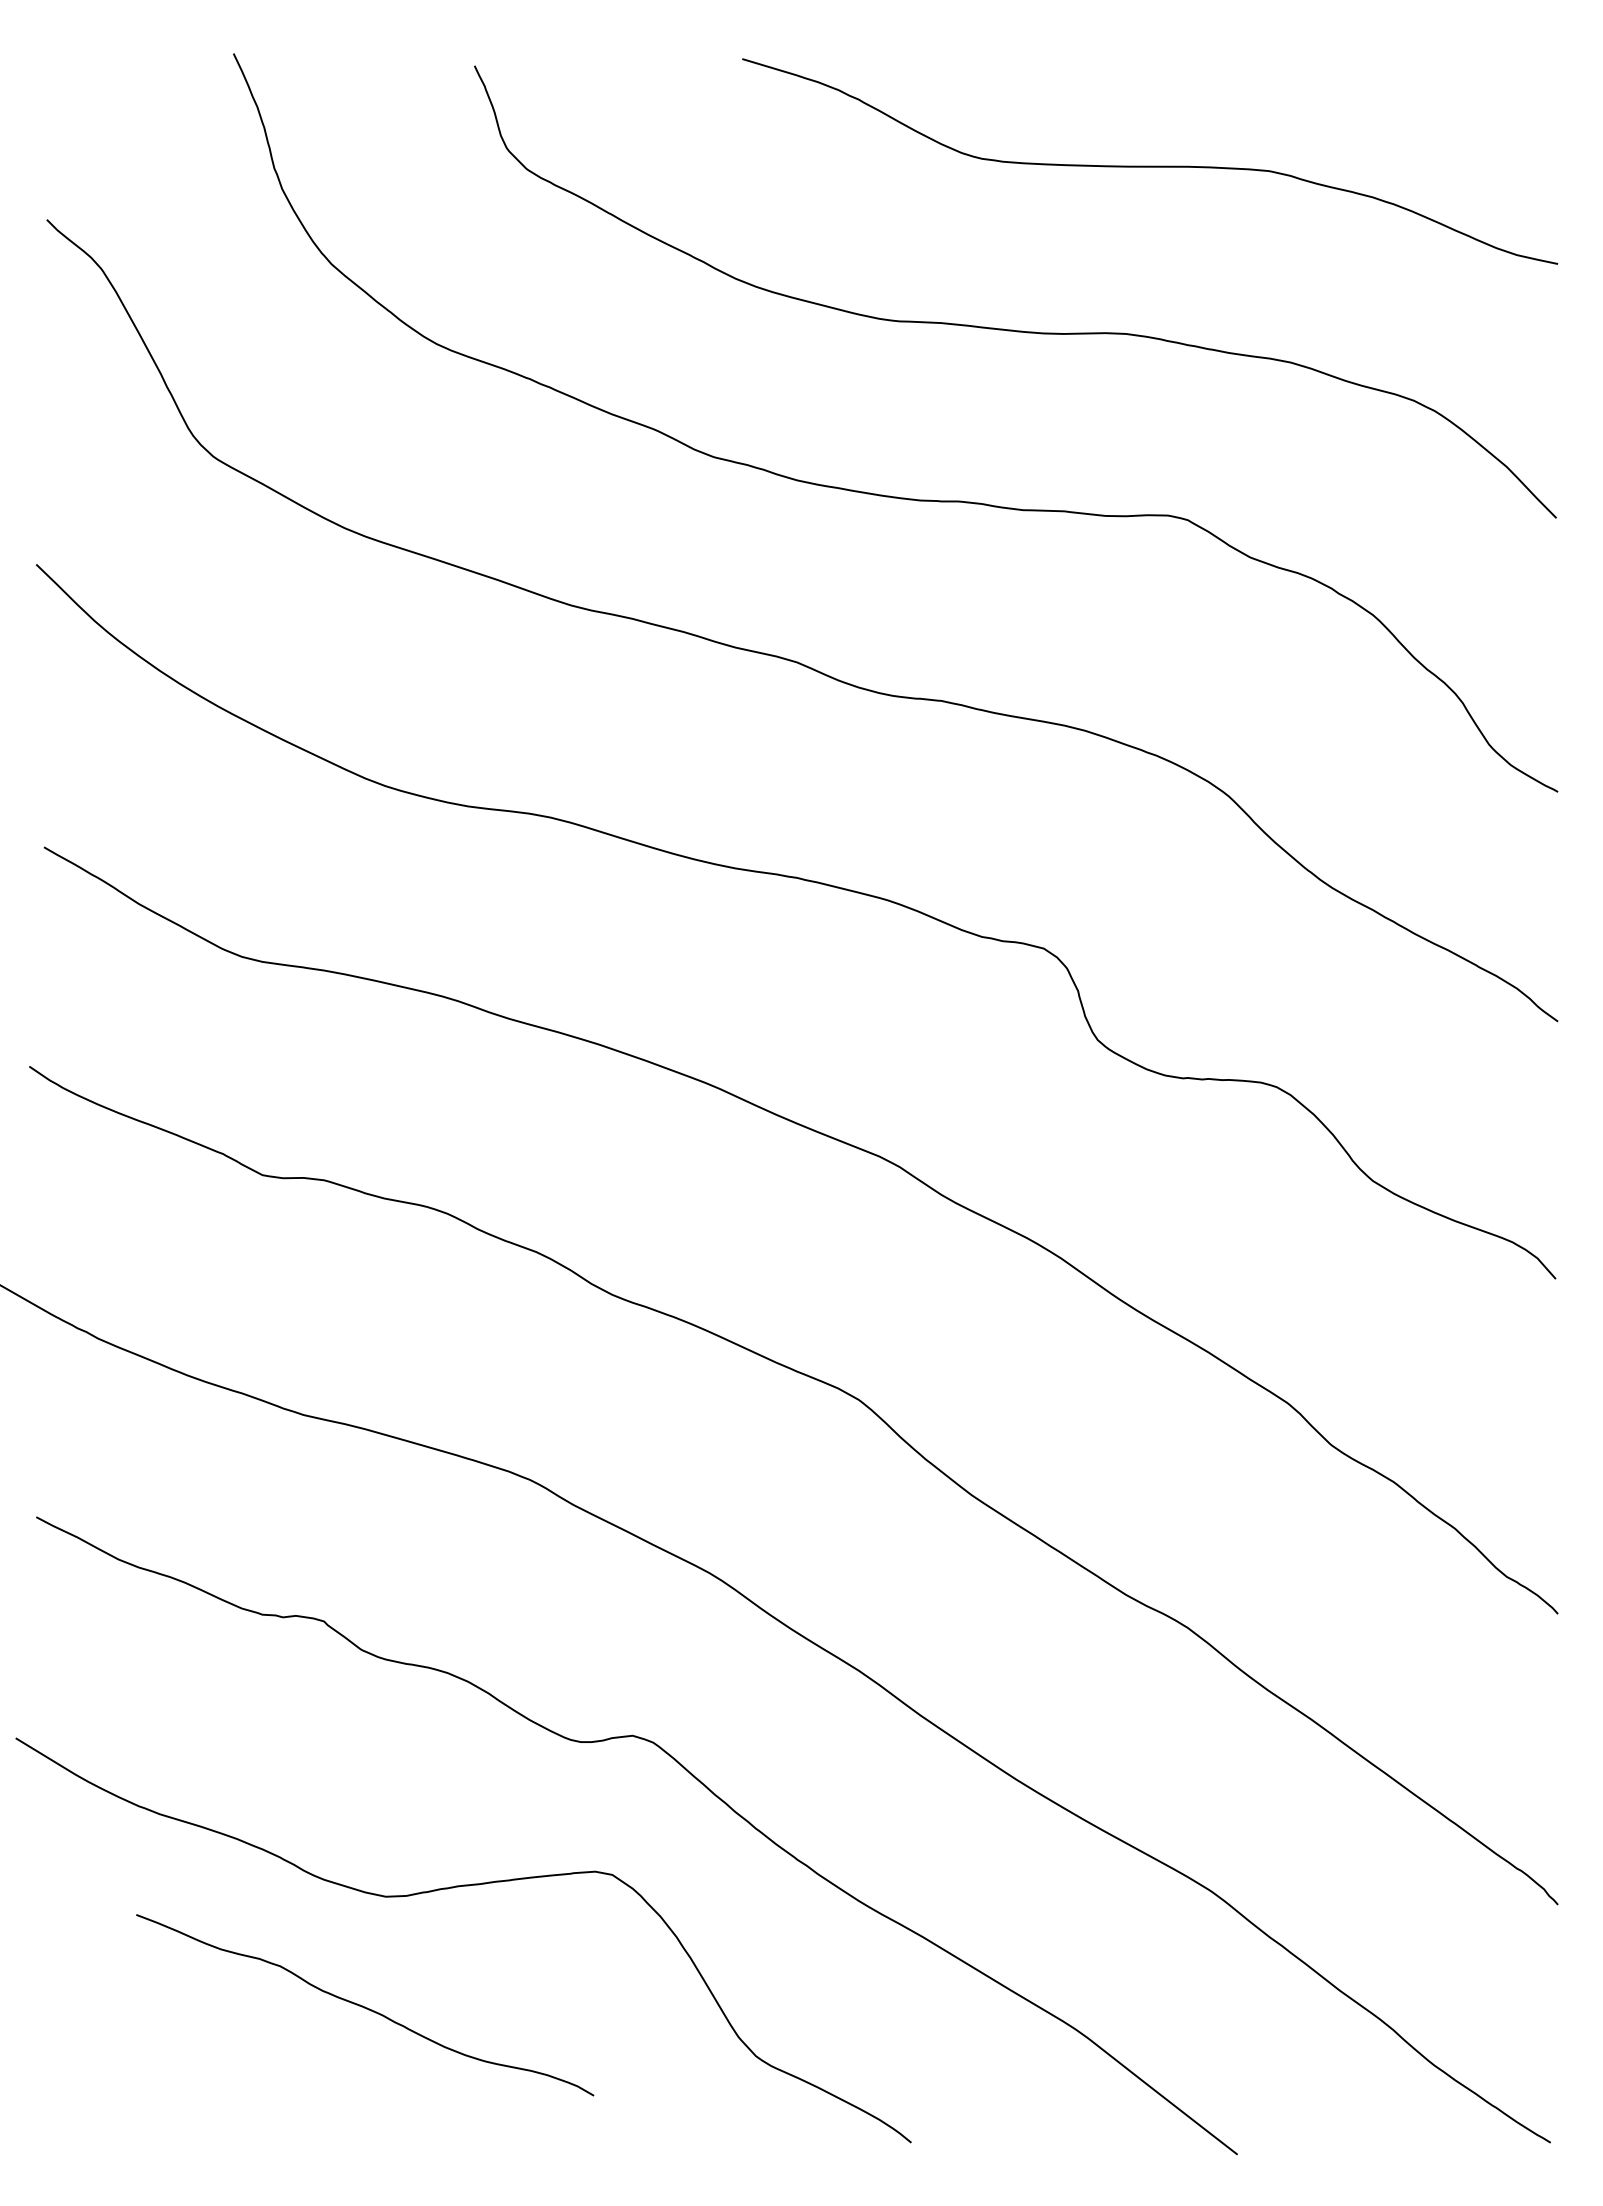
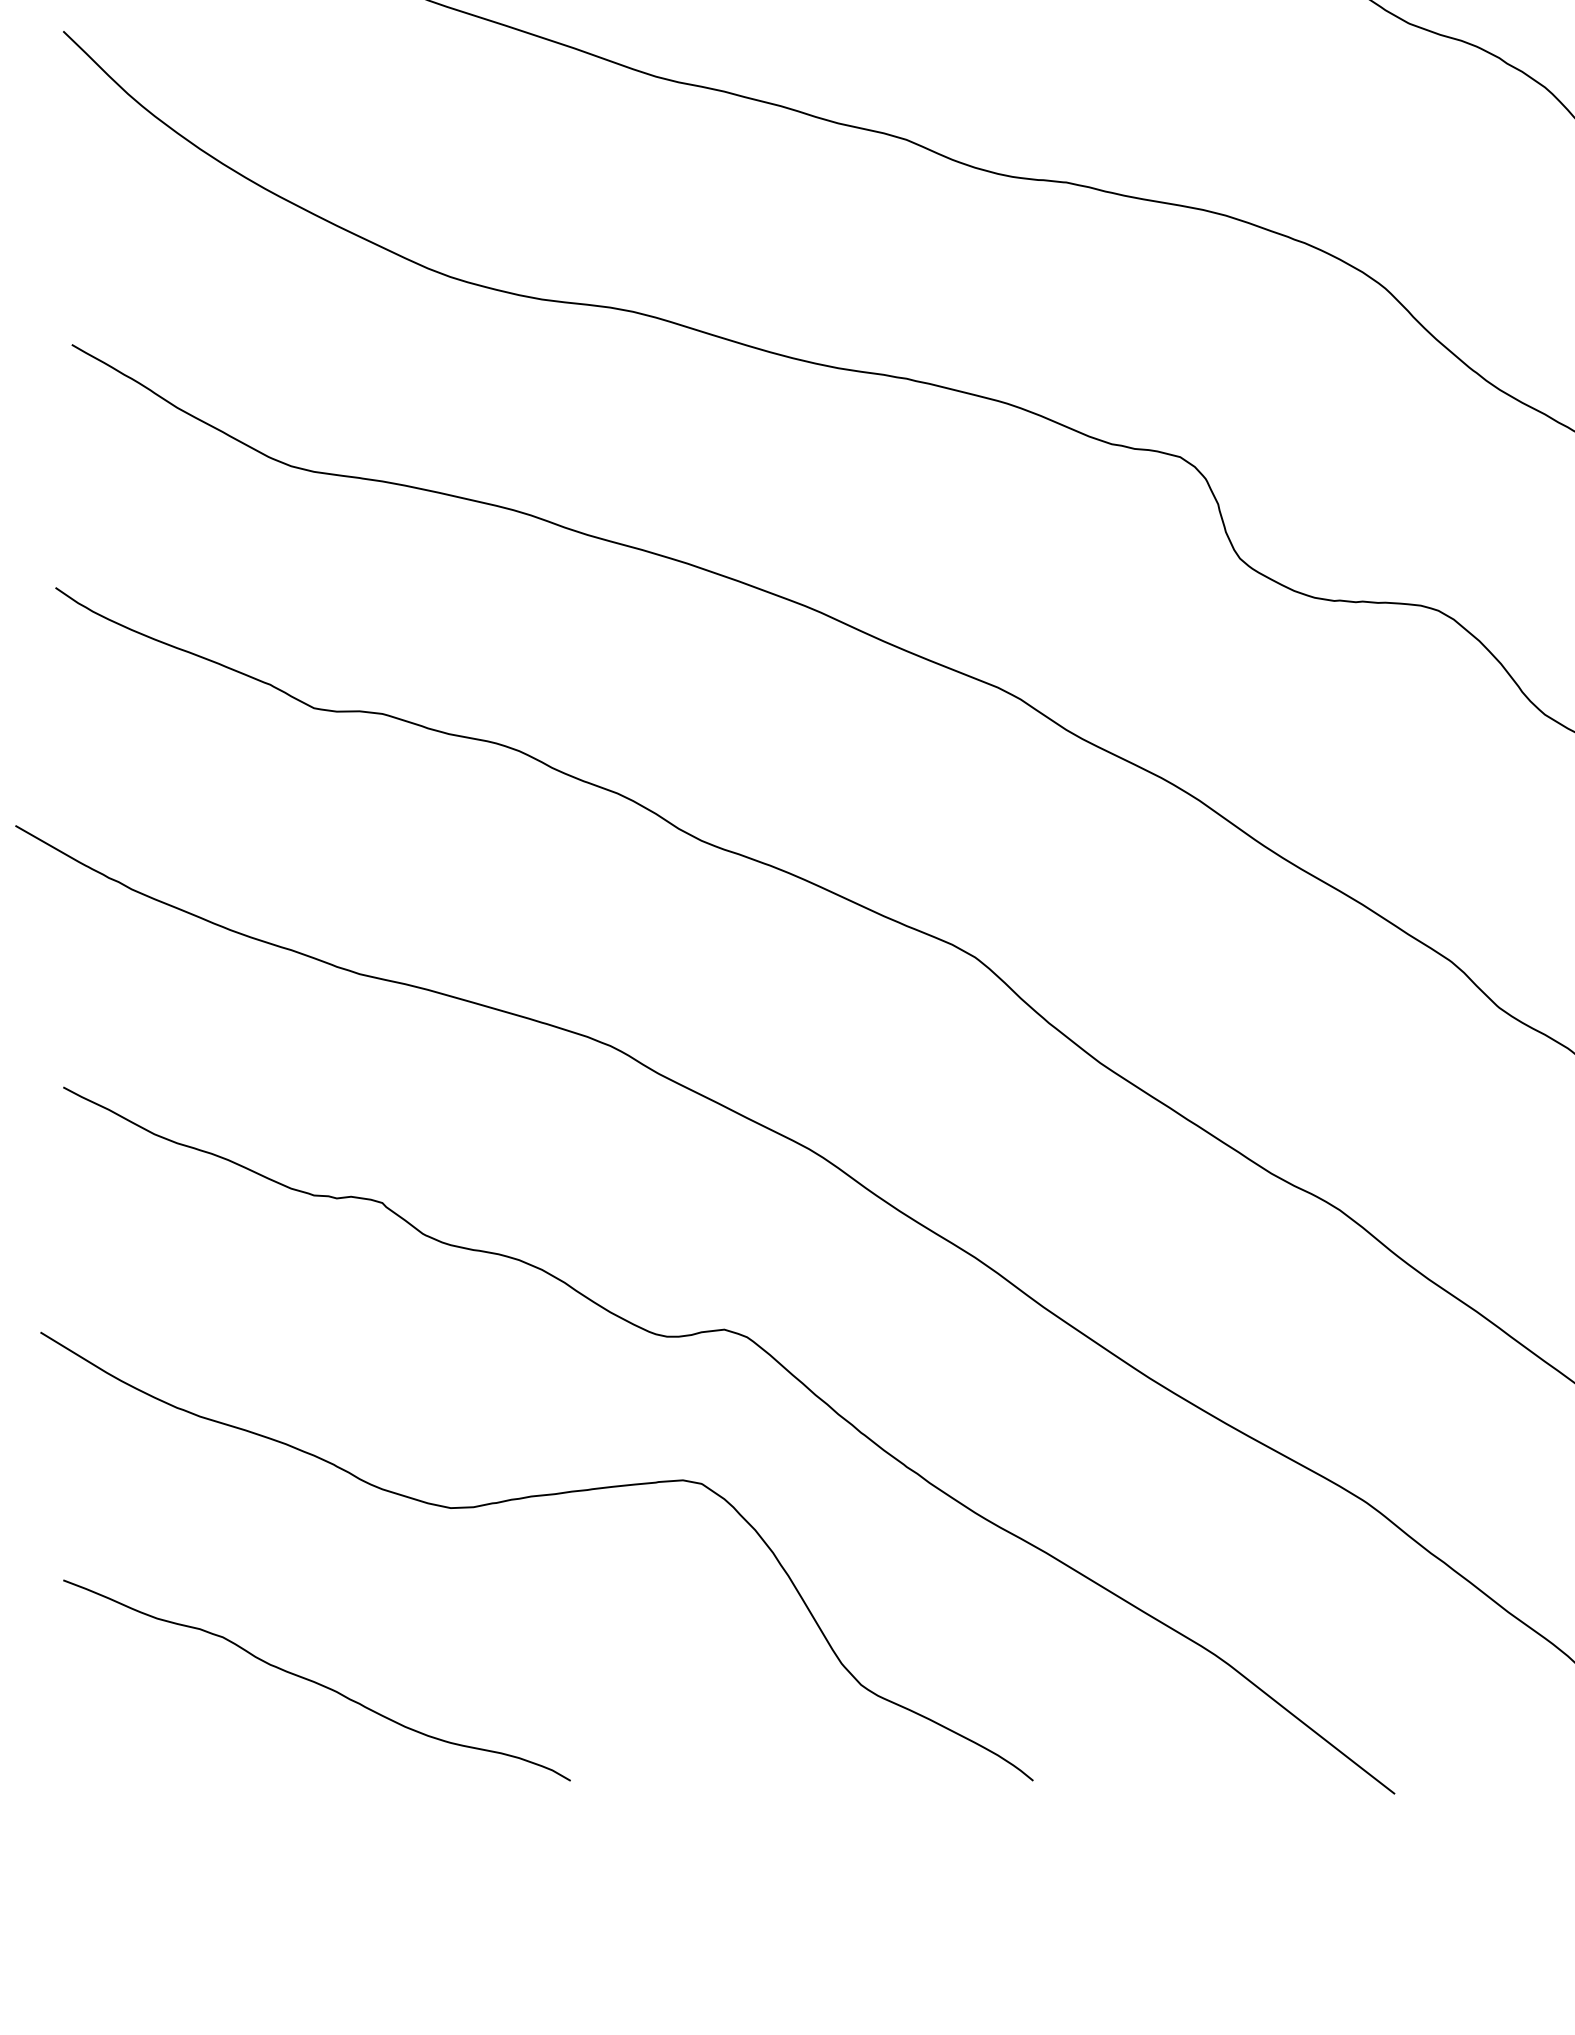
curve: (365, 2006) -> (317, 1681), moved

